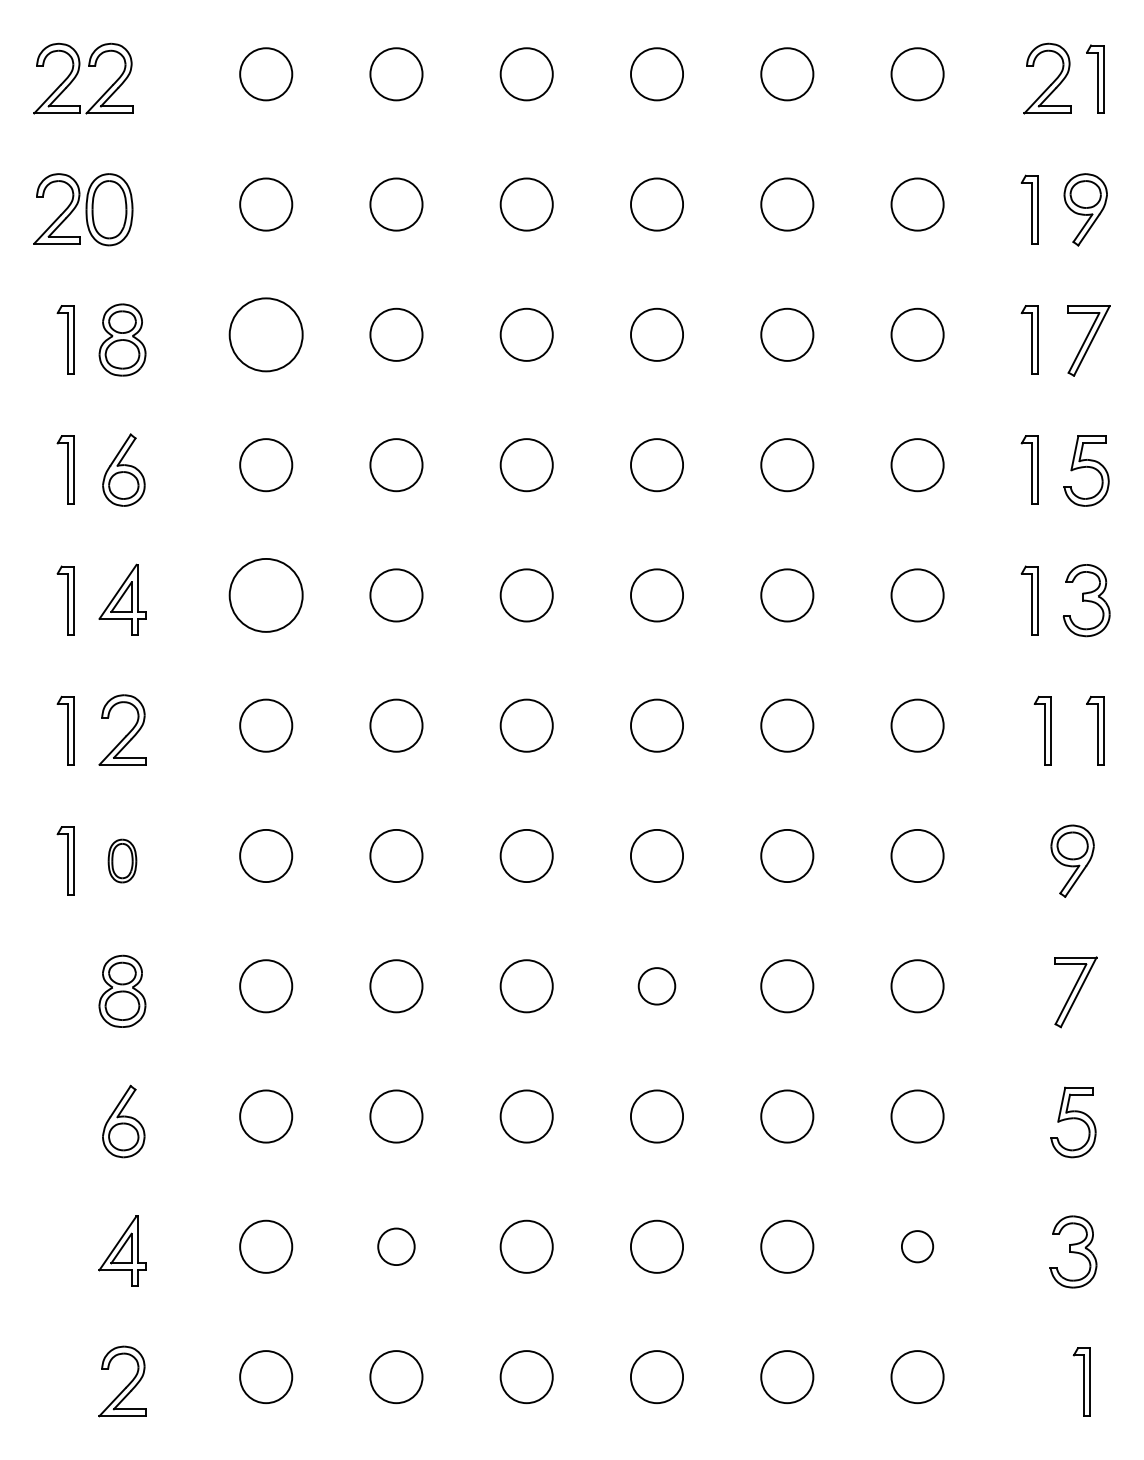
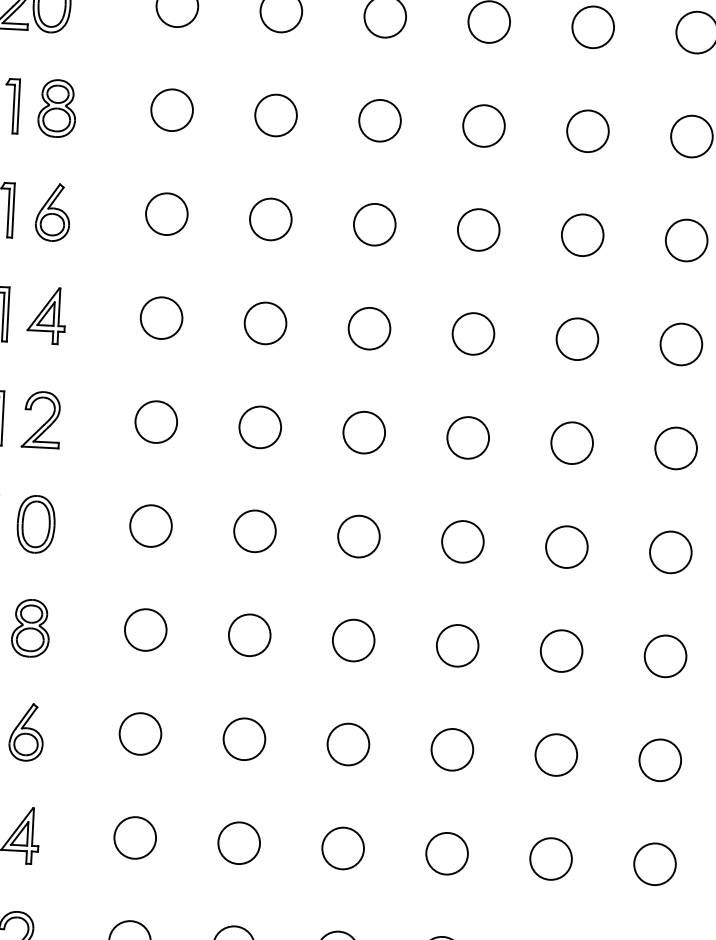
circle: (266, 334) -> (172, 109), size x0.71
circle: (266, 595) -> (161, 318), size x0.71
part: (122, 860) -> (36, 523), size x1.67
circle: (656, 986) -> (457, 646), size x1.43
circle: (396, 1246) -> (239, 842), size x1.43
circle: (917, 1246) -> (655, 864), size x1.67

